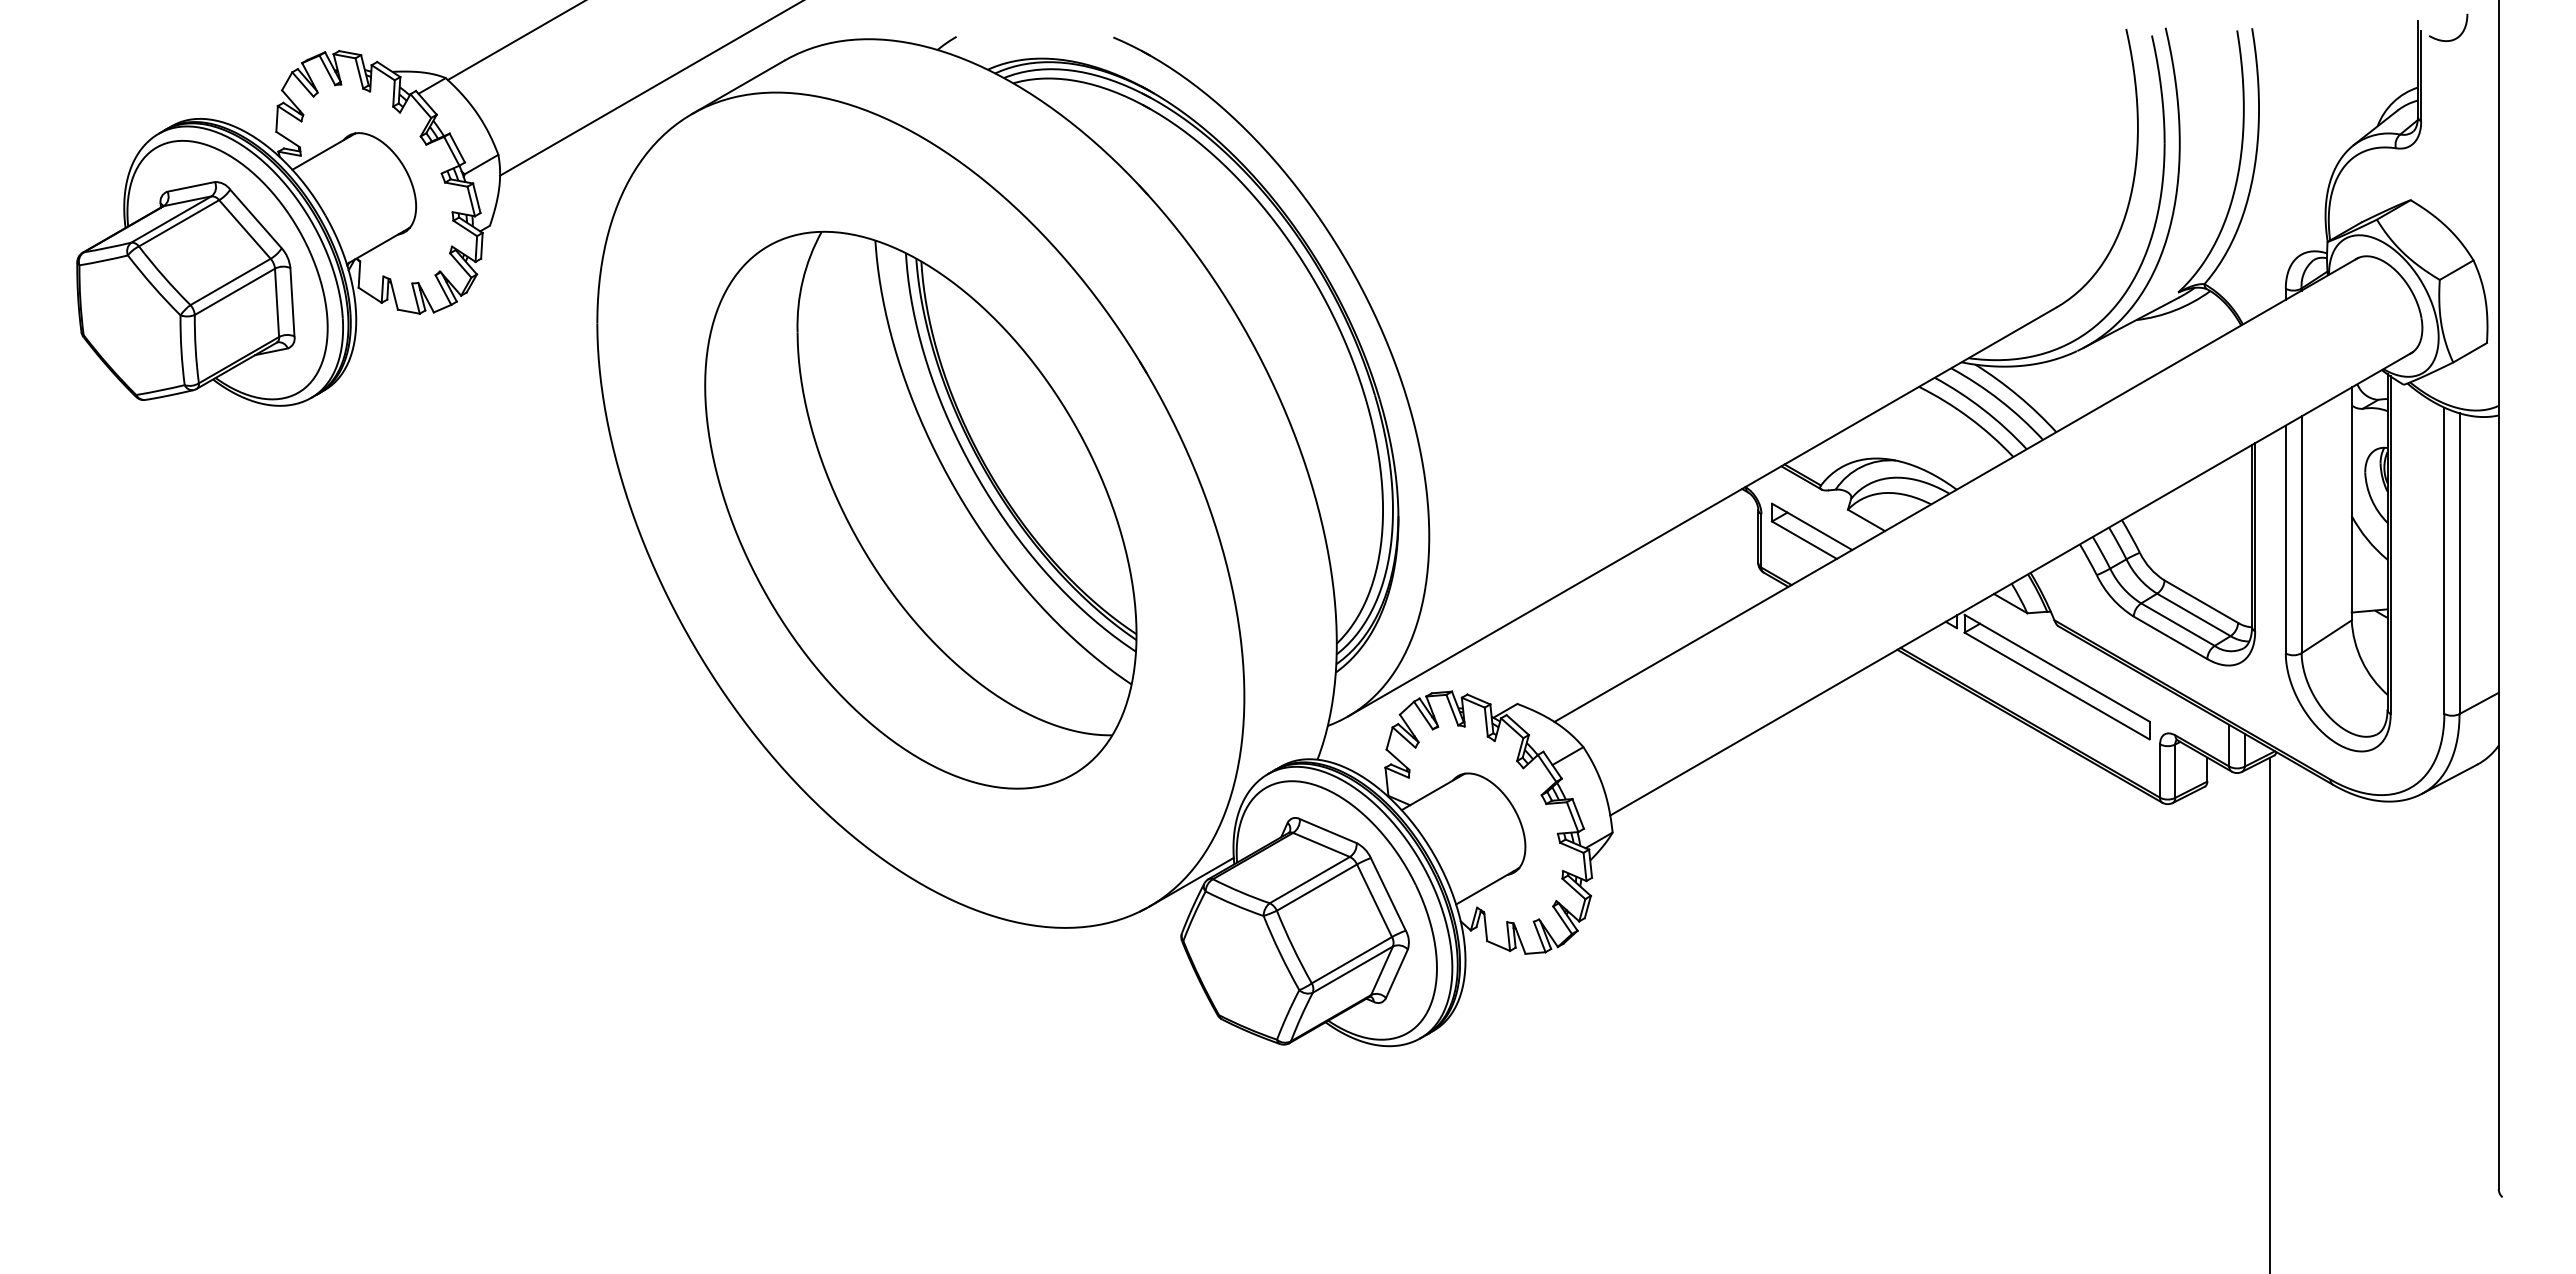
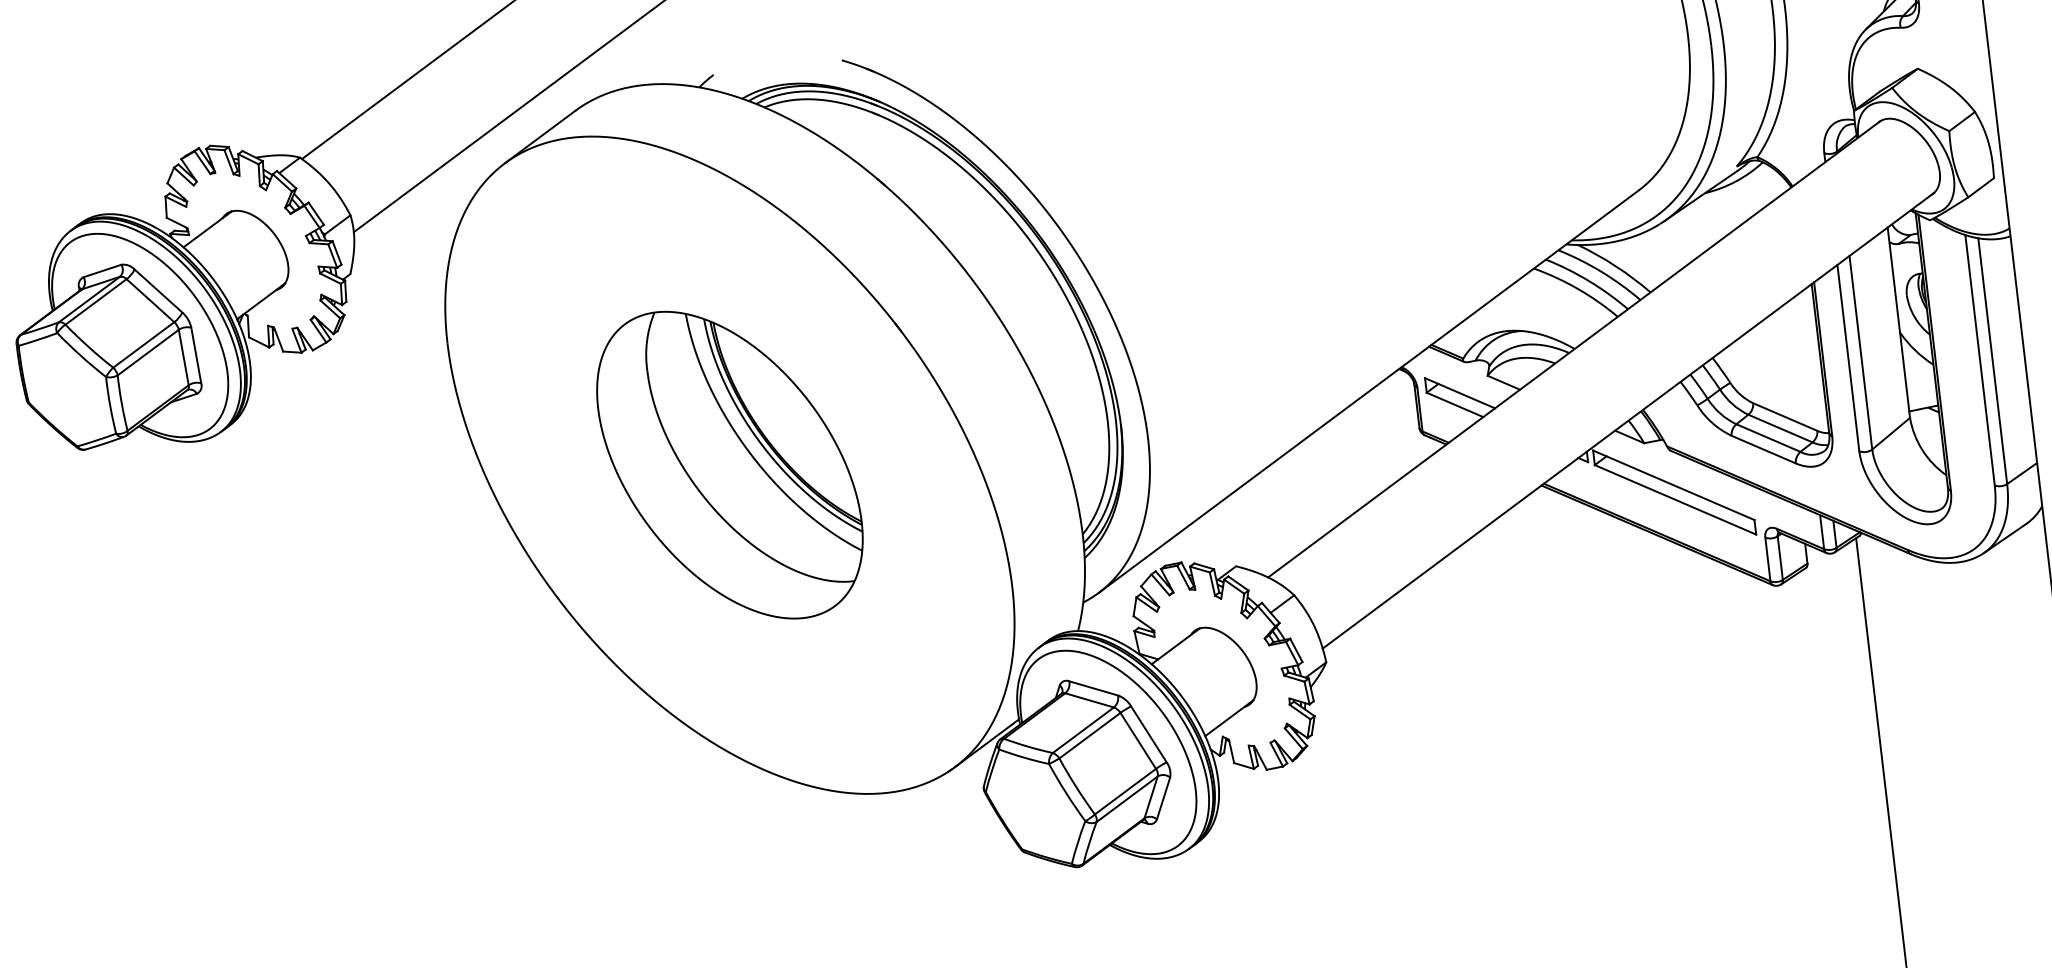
part: (920, 509) -> (729, 464), size x0.7

